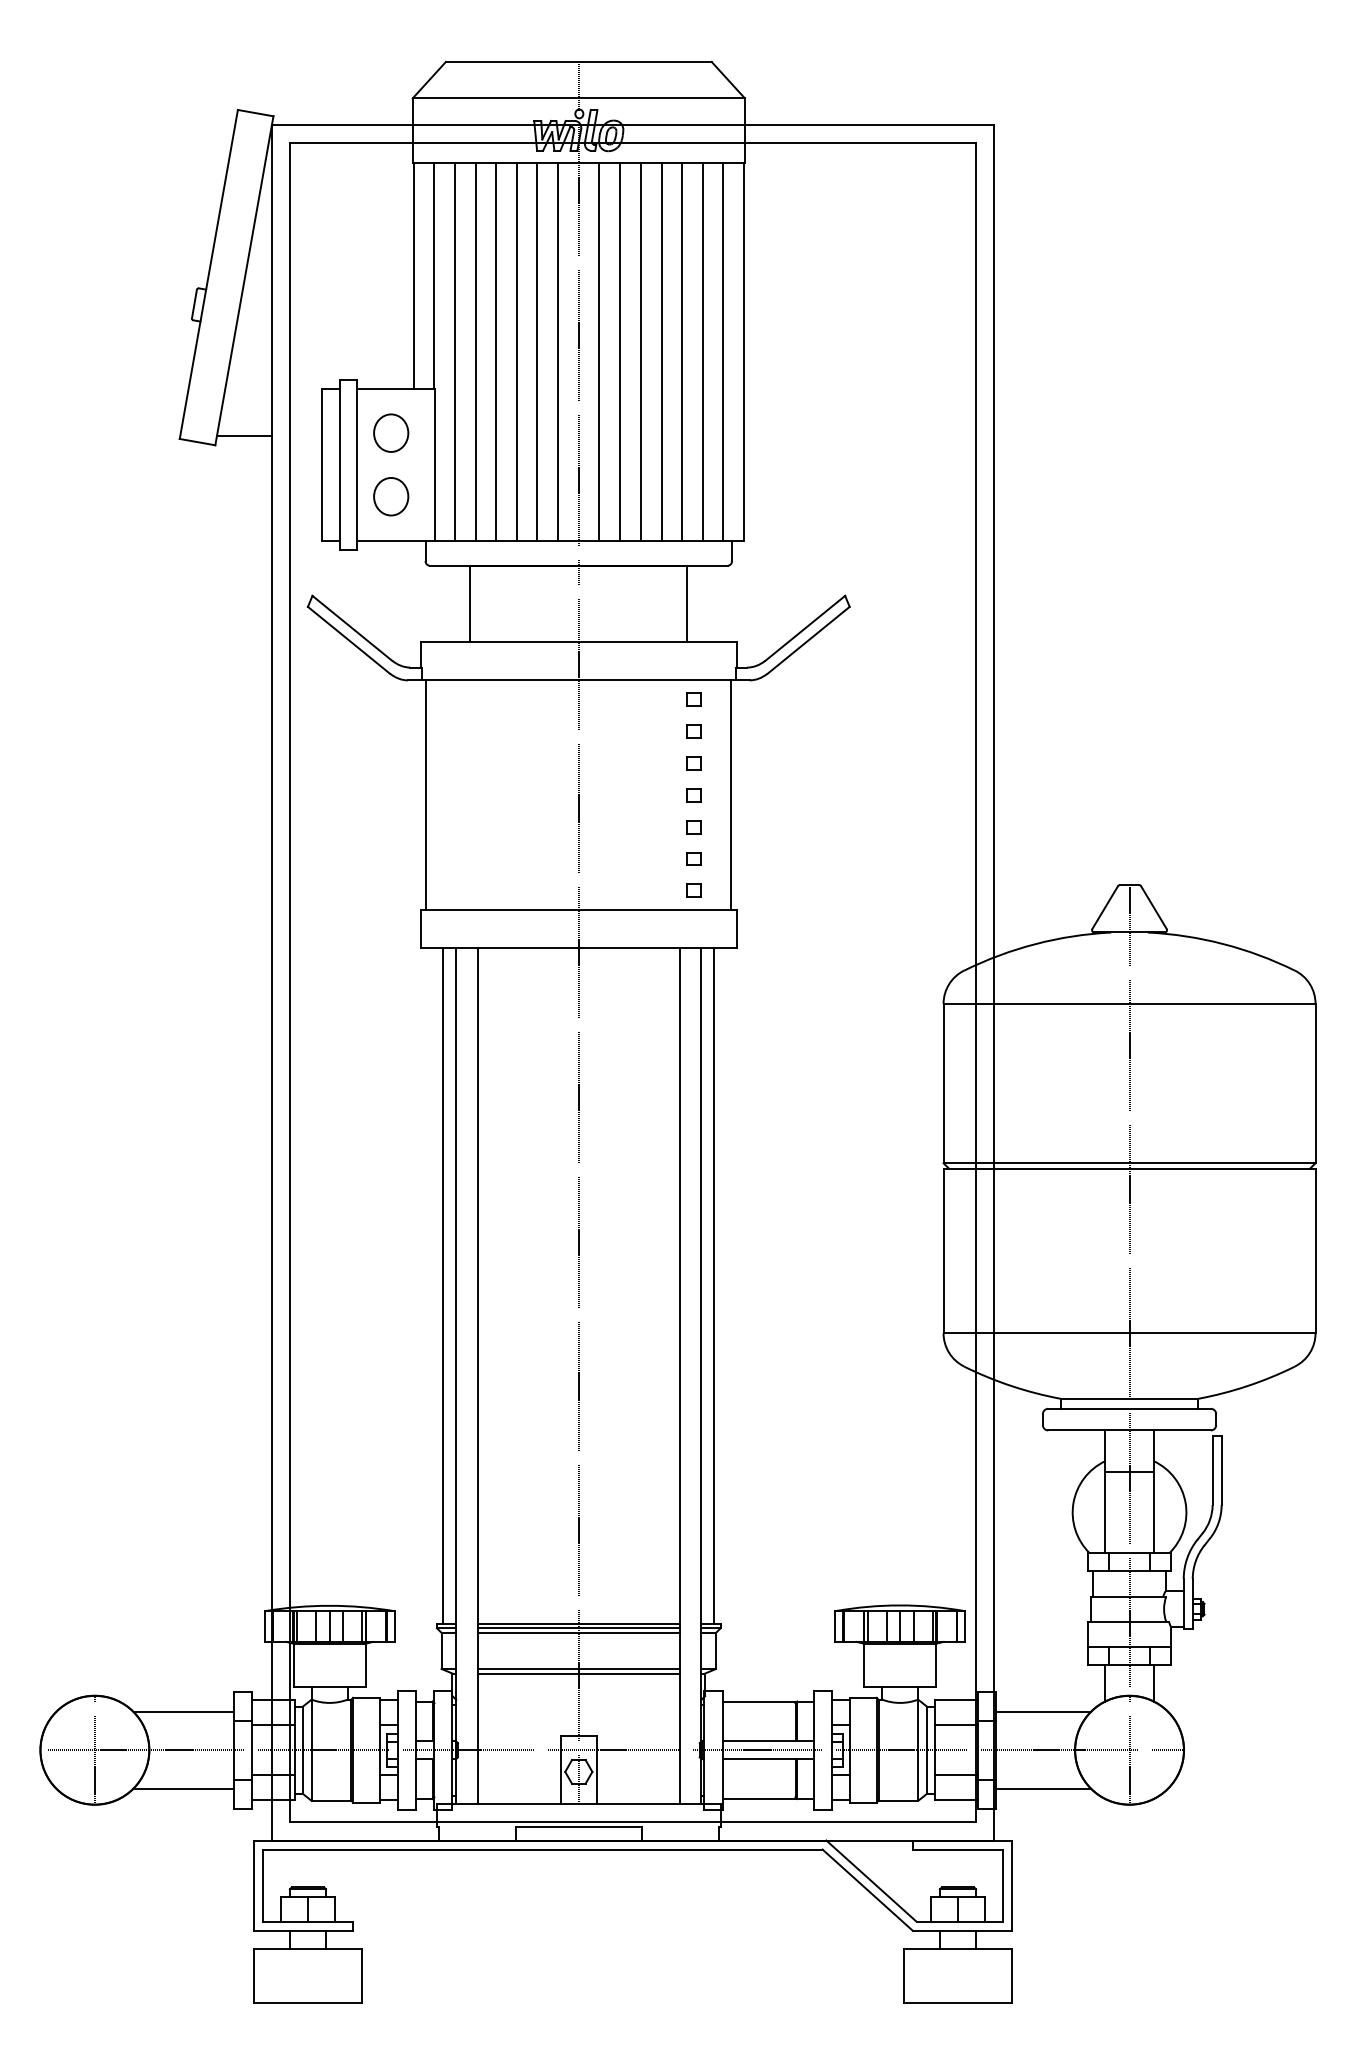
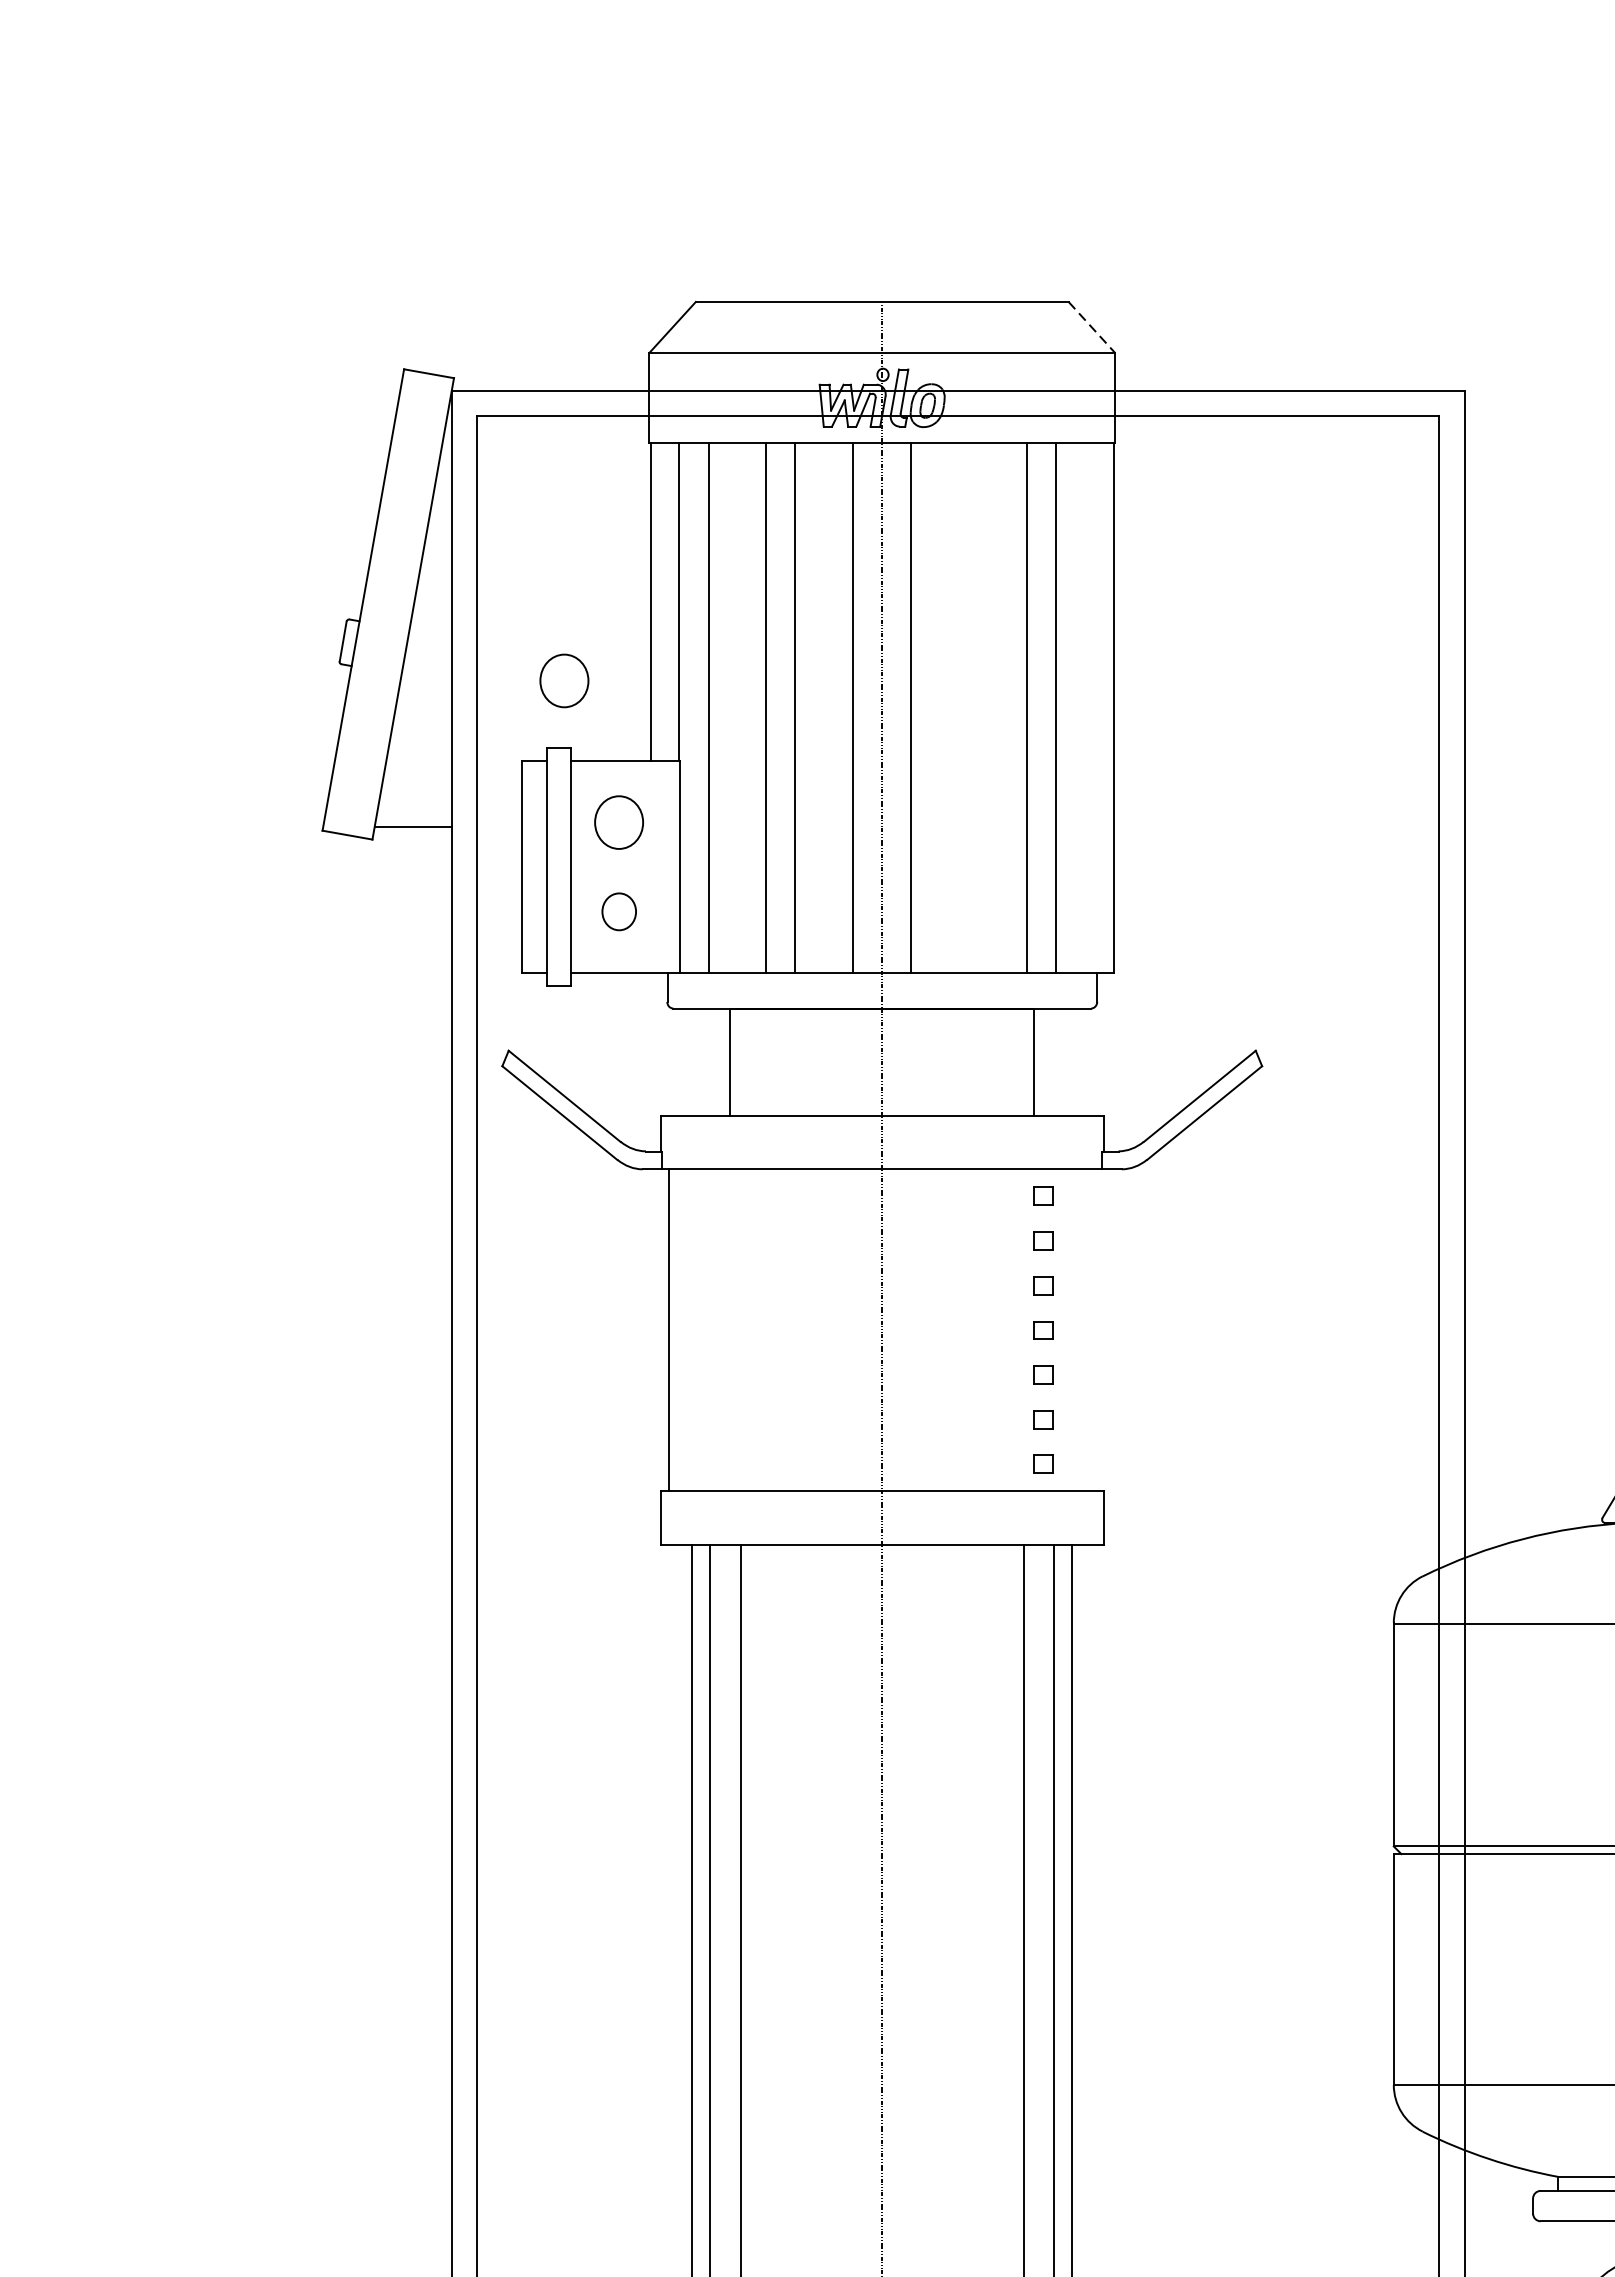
line: (728, 80) -> (1092, 327), solid -> dashed
part: (352, 331) -> (564, 679), added
line: (475, 351) -> (737, 708), removed
line: (537, 351) -> (824, 708), removed
line: (620, 351) -> (940, 708), removed
line: (640, 351) -> (968, 708), removed
line: (661, 351) -> (998, 708), removed
line: (723, 351) -> (1085, 708), removed
part: (391, 496) -> (619, 911), size x0.7
line: (731, 794) -> (1096, 1329), removed

